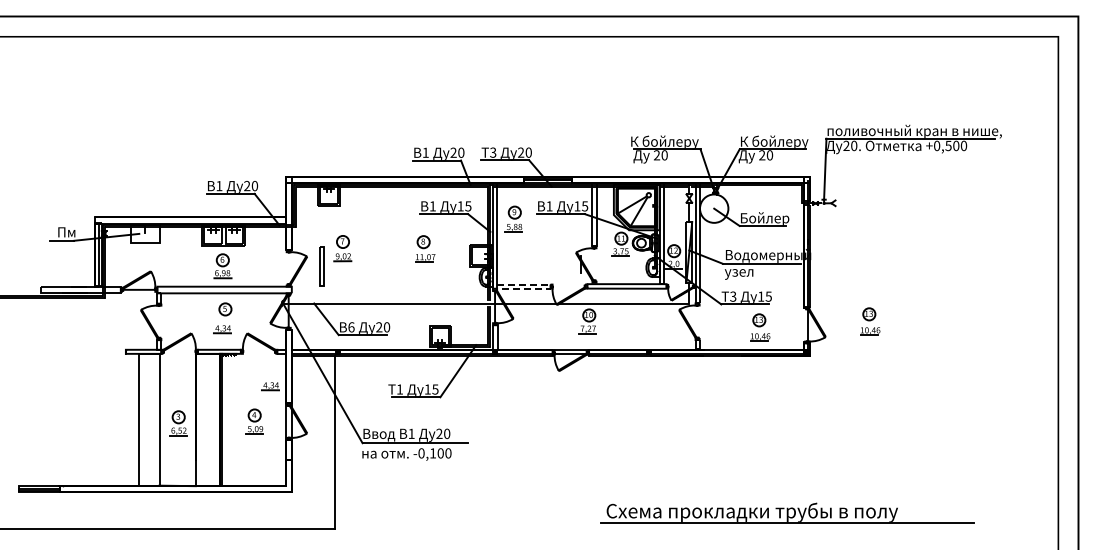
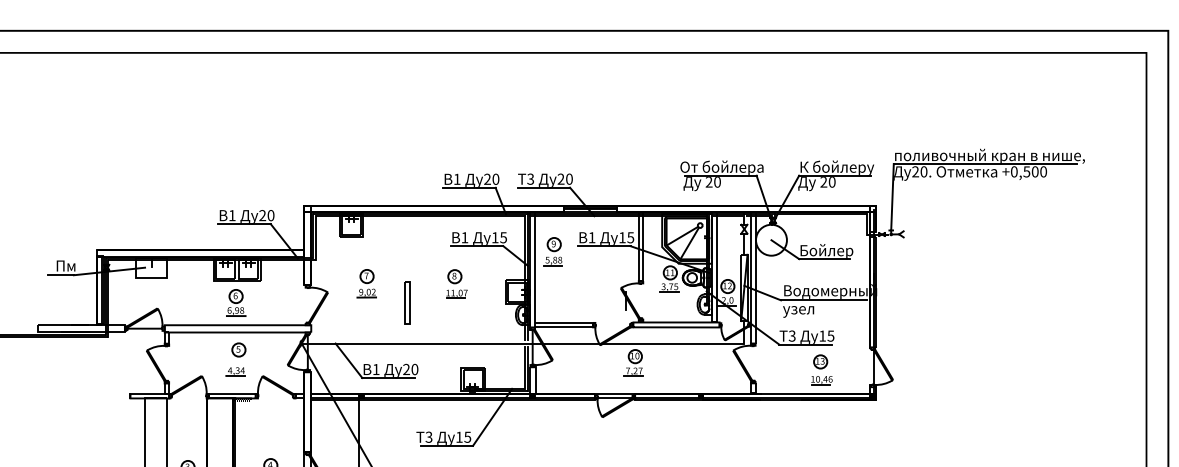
text: (668, 141) -> (721, 167), К бойлеру -> От бойлера
part: (321, 266) -> (406, 303), moved
line: (550, 287) -> (593, 326), dashed -> solid
part: (870, 321) -> (941, 363), removed
text: (351, 327) -> (376, 369), 6 -> 1
part: (270, 386) -> (288, 433), removed
text: (399, 389) -> (428, 437), 1 -> 3

